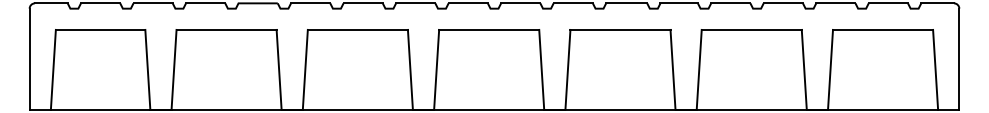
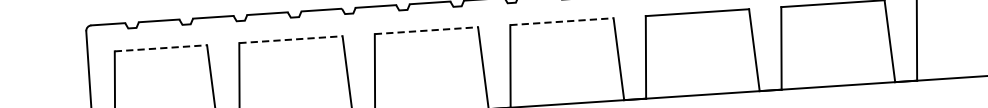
line: (100, 29) -> (160, 47), solid -> dashed
line: (227, 29) -> (291, 39), solid -> dashed
line: (358, 29) -> (427, 30), solid -> dashed
line: (489, 29) -> (562, 21), solid -> dashed

